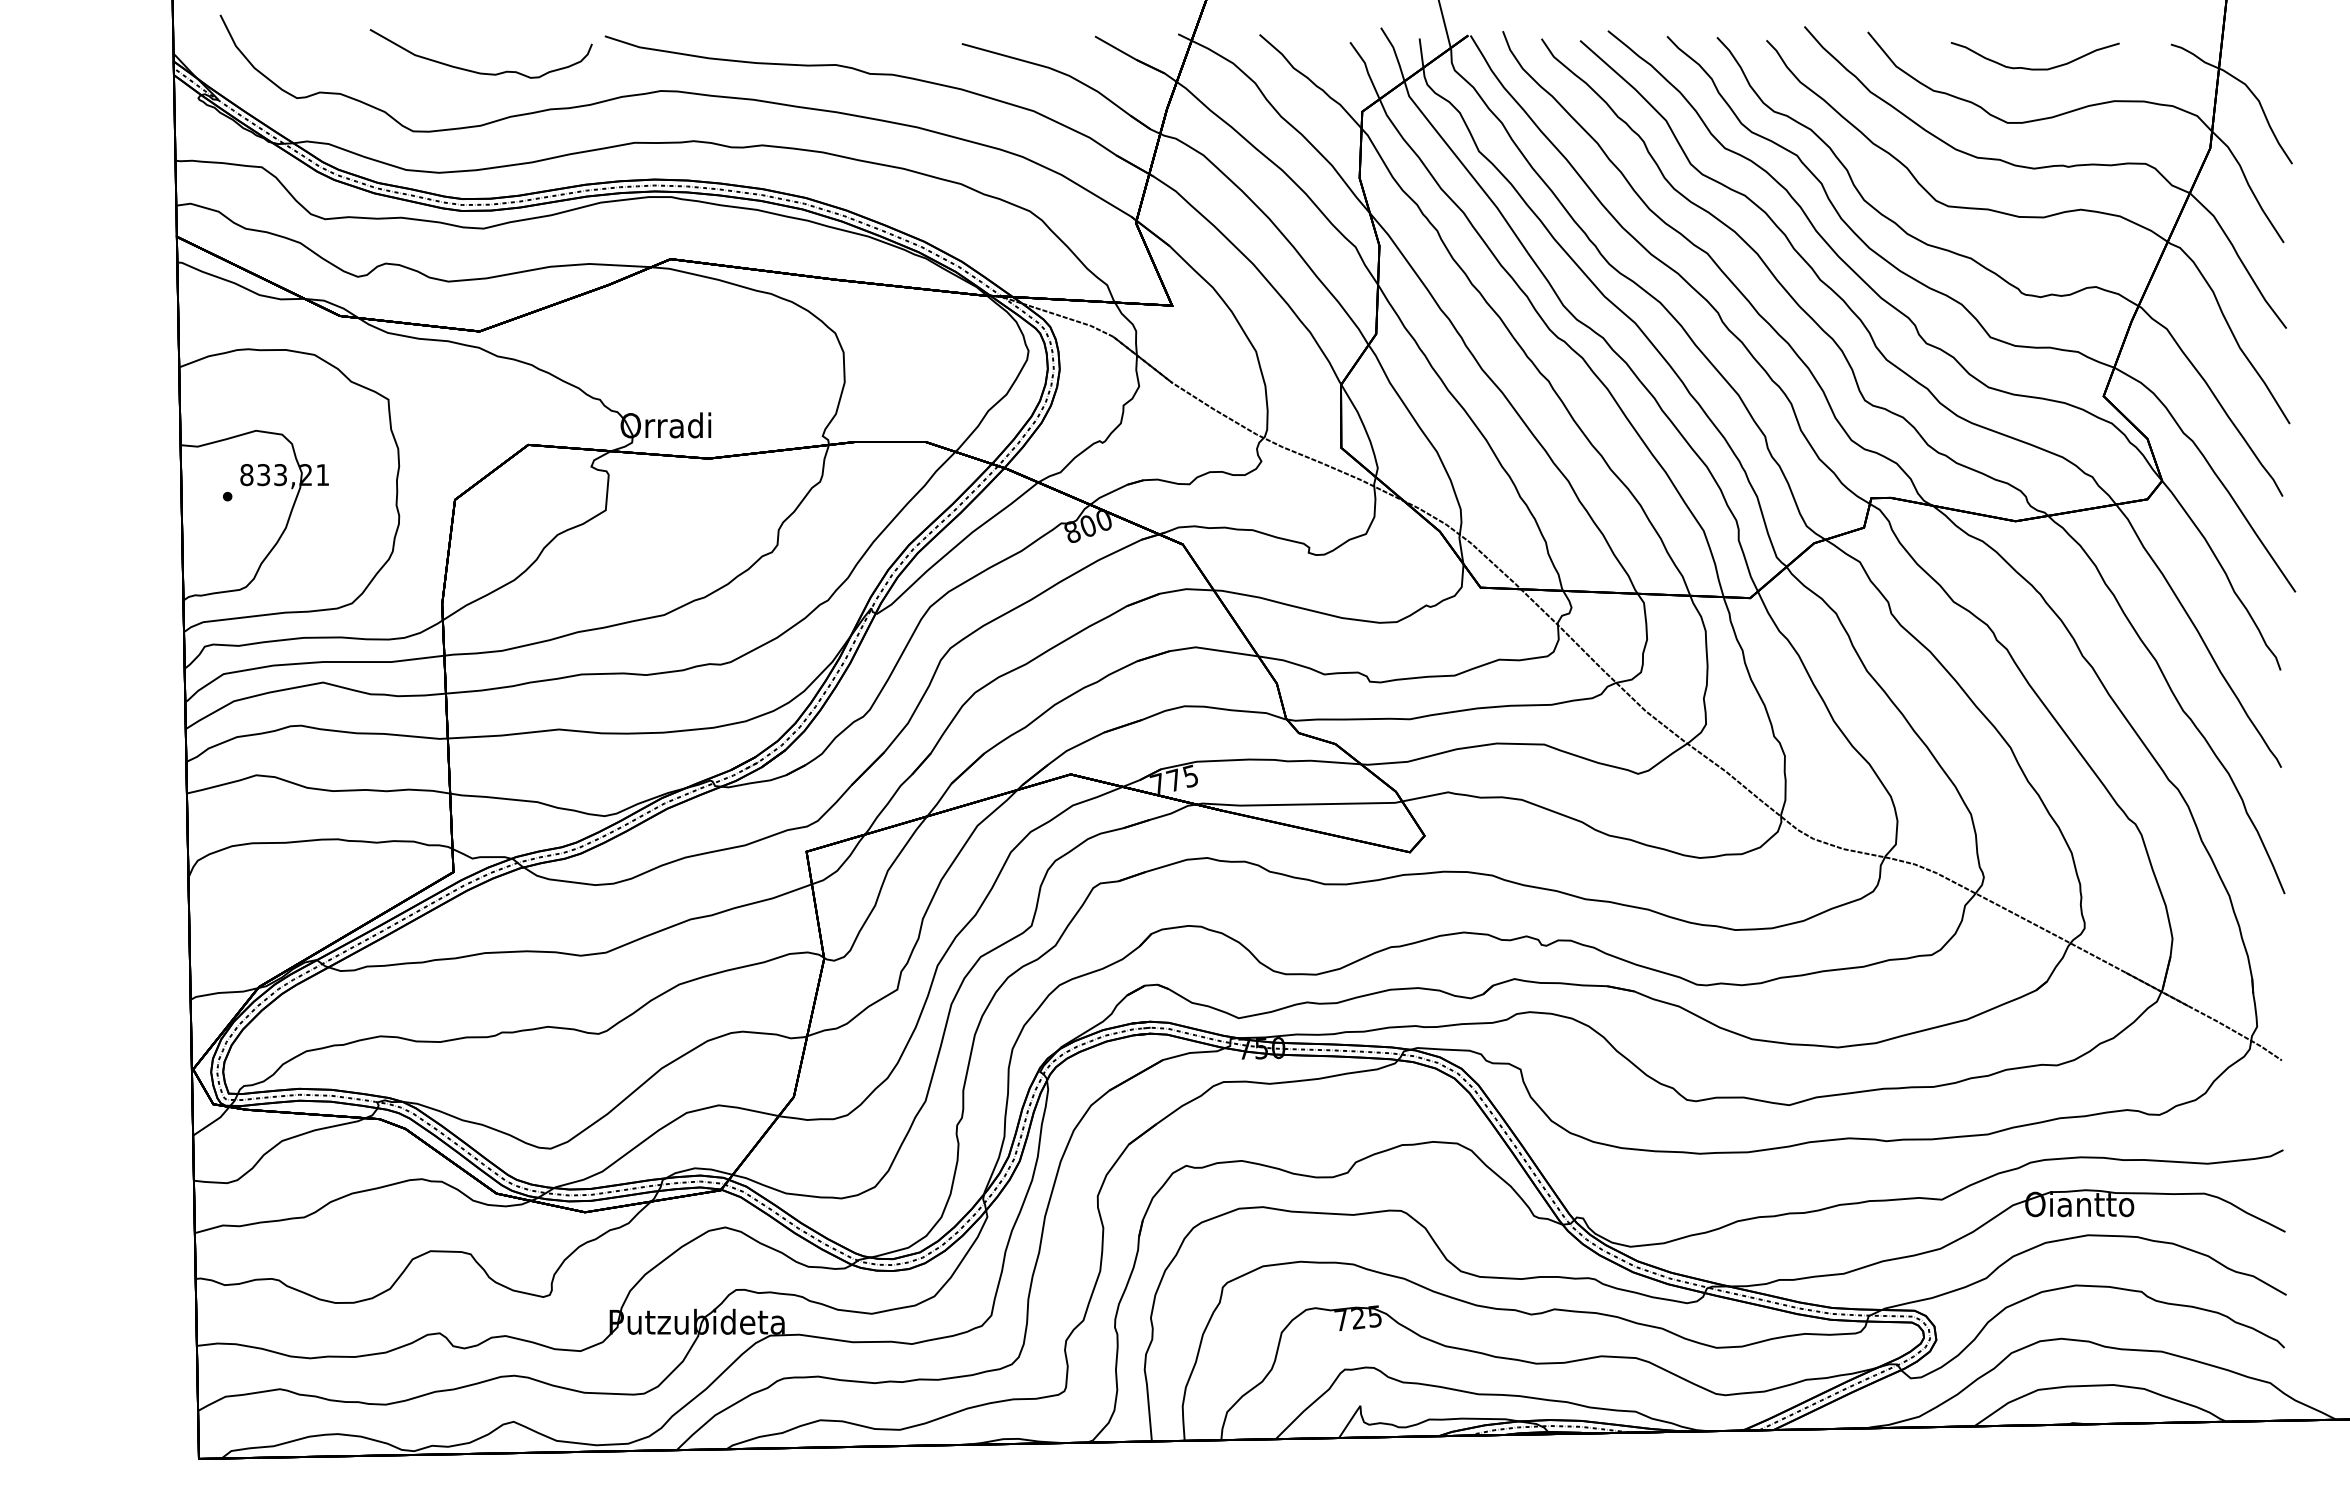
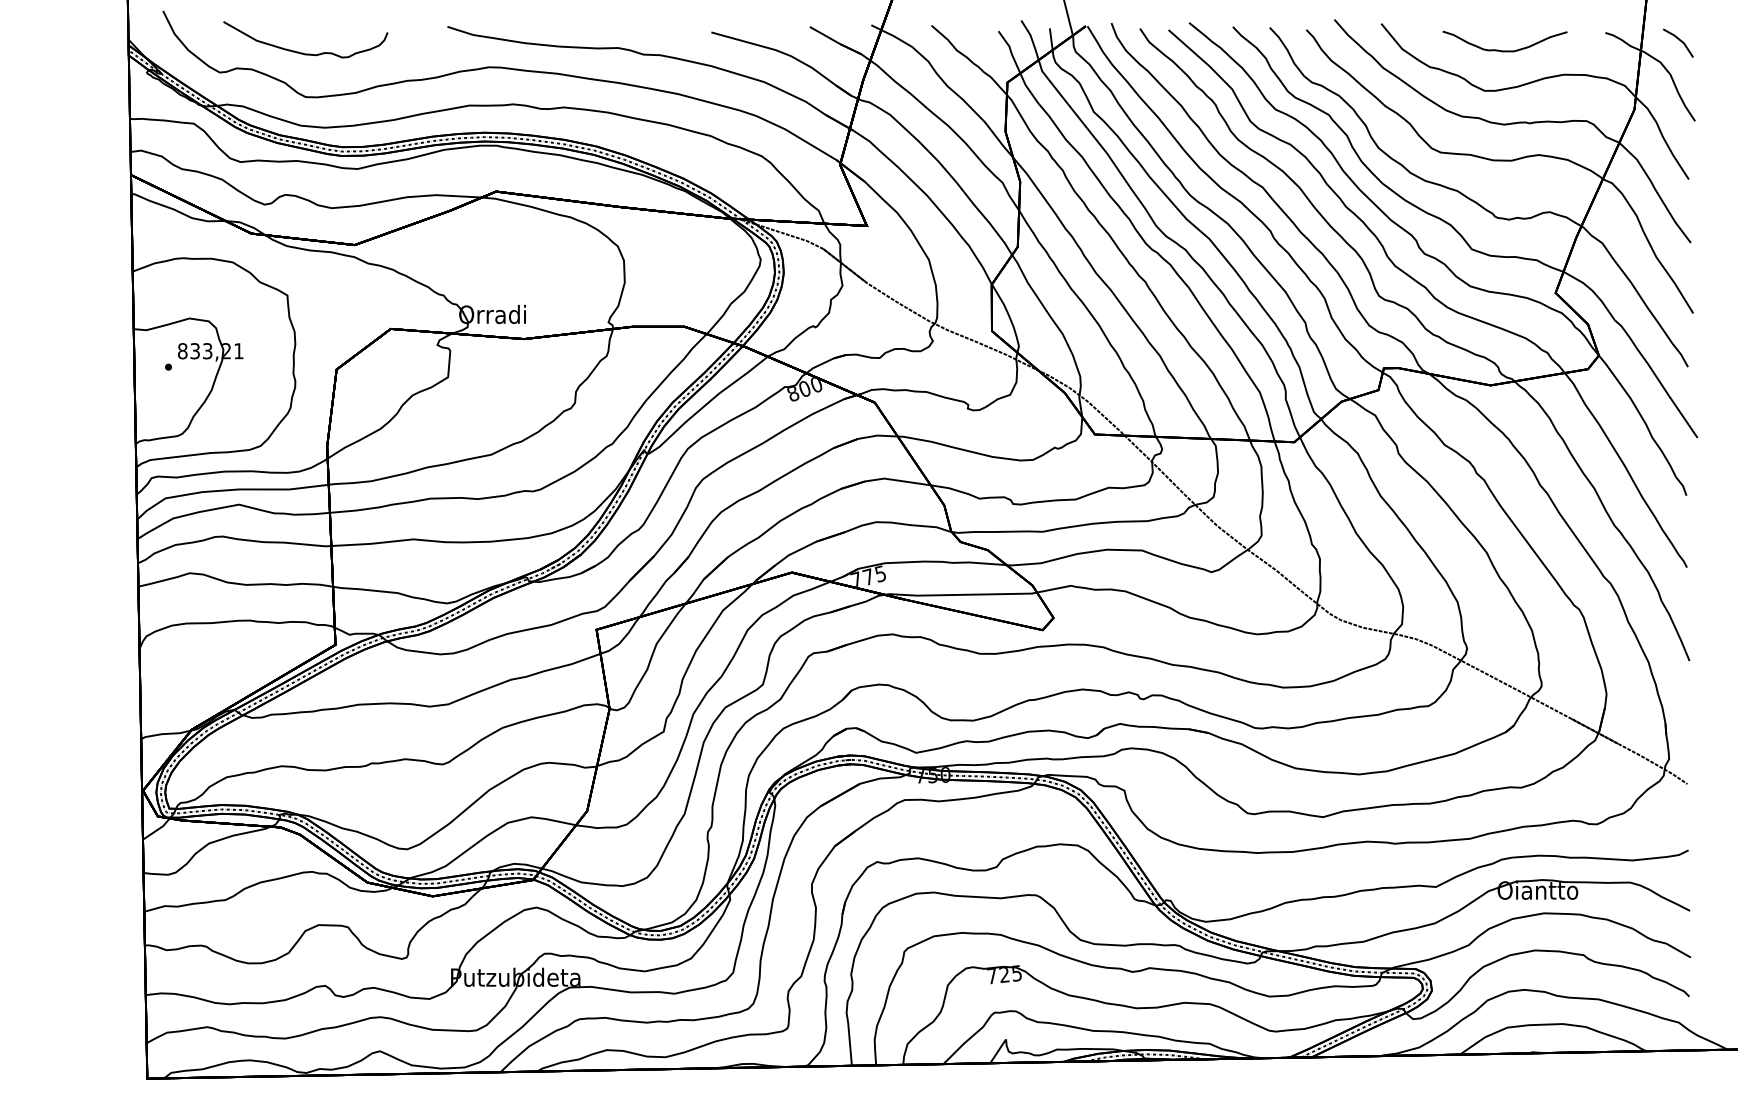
line: (2271, 55) -> (1679, 41), added
curve: (477, 71) -> (302, 52), moved

